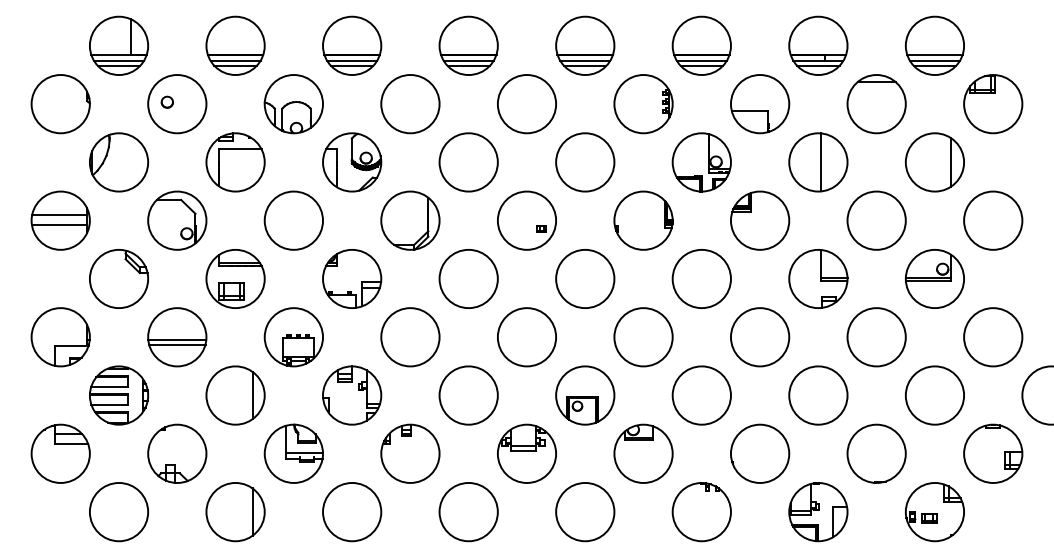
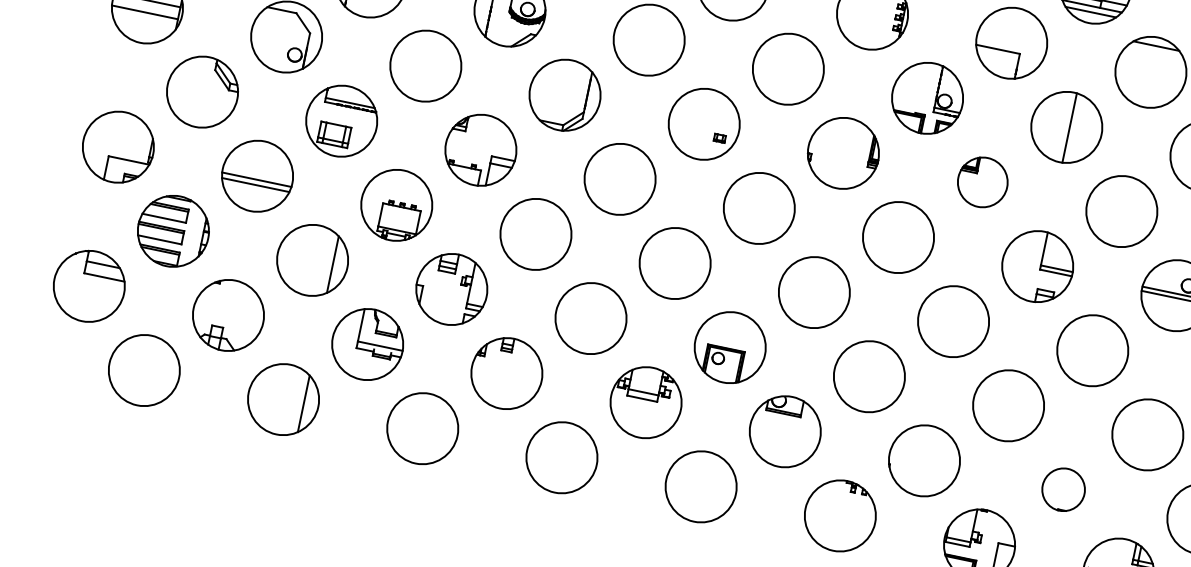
part: (760, 220) -> (983, 182), size x0.7
circle: (876, 453) -> (1063, 489), size x0.6

